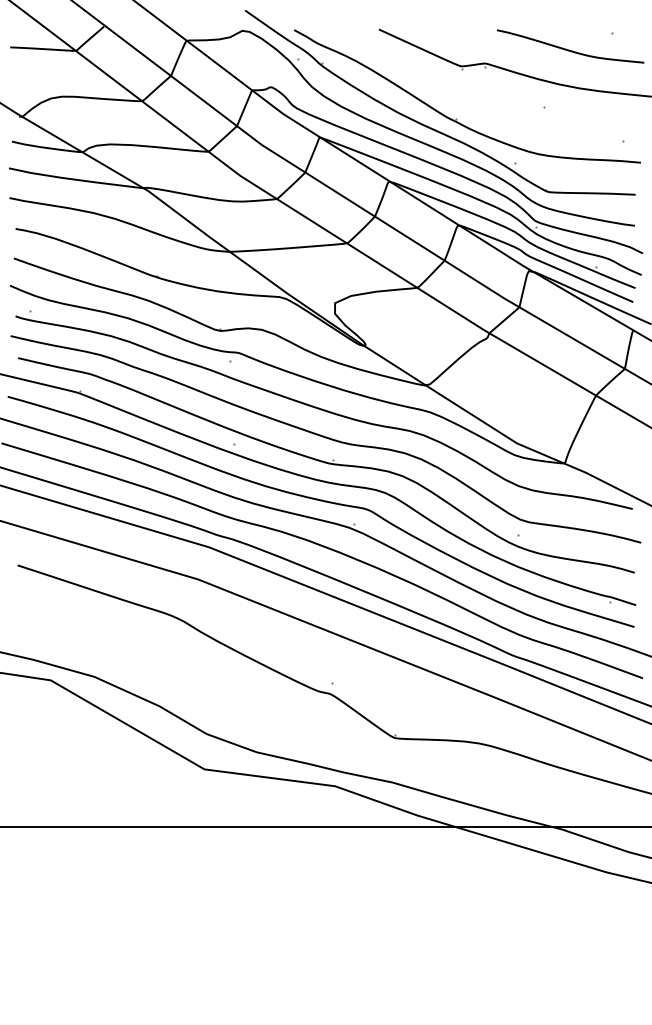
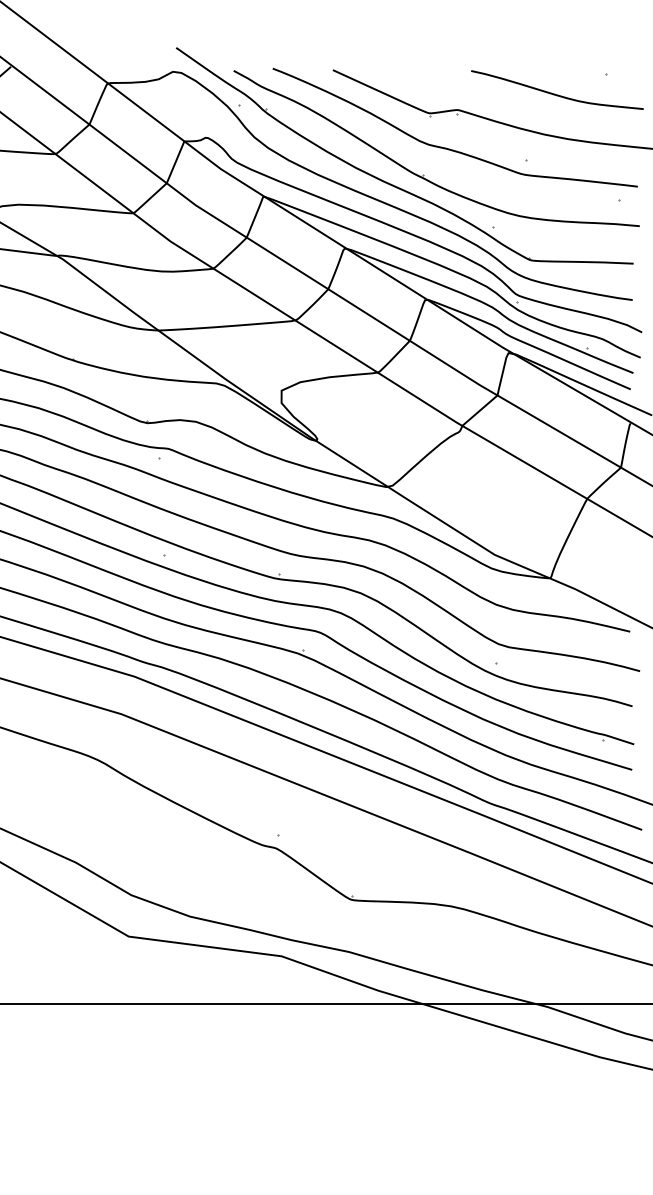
curve: (476, 95) -> (447, 147), added

